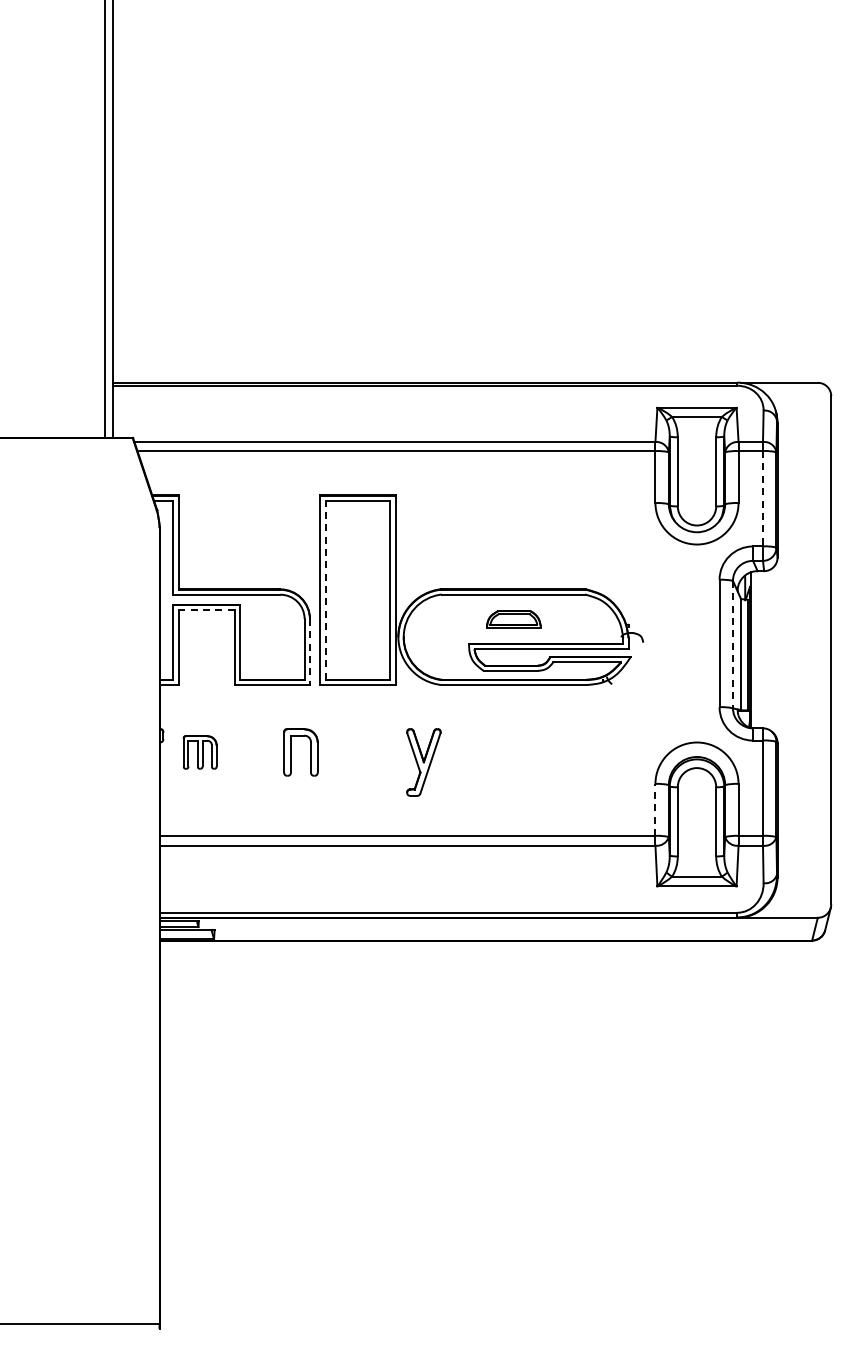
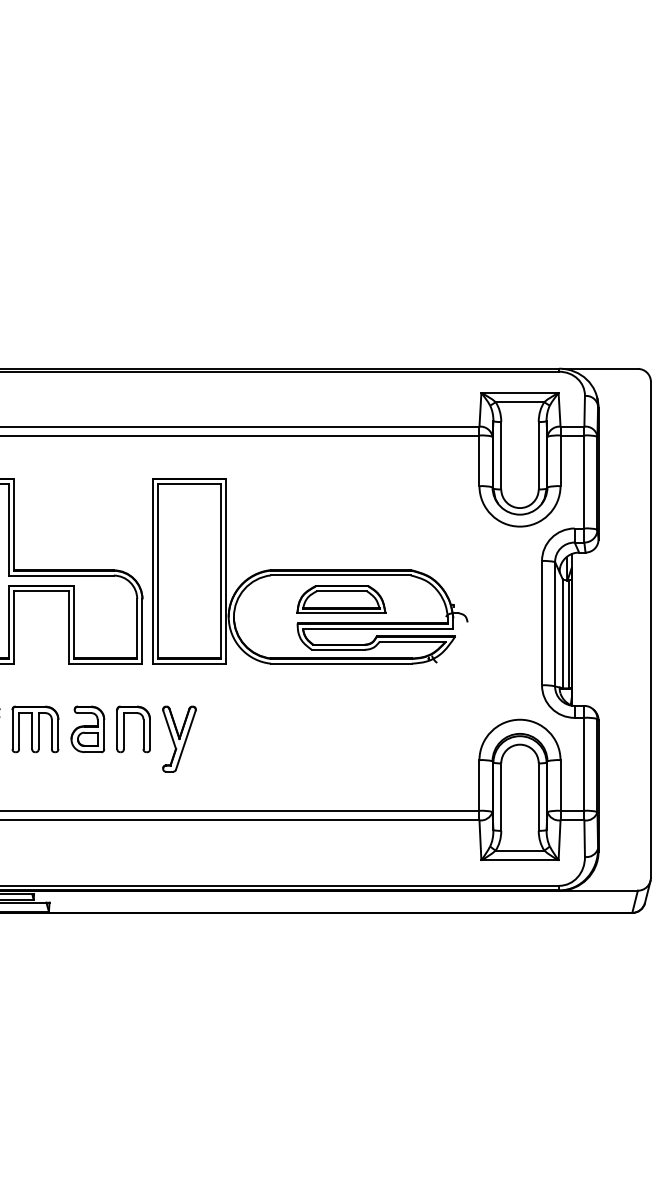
line: (763, 498) -> (584, 481), dashed -> solid
line: (325, 590) -> (157, 571), dashed -> solid
line: (206, 610) -> (41, 590), dashed -> solid
part: (513, 619) -> (341, 599), size x1.67
line: (732, 644) -> (554, 624), dashed -> solid
line: (309, 652) -> (142, 631), dashed -> solid
part: (199, 752) -> (34, 729), size x1.43
part: (253, 752) -> (87, 729), added
part: (423, 762) -> (179, 739), moved
line: (655, 809) -> (479, 785), dashed -> solid

